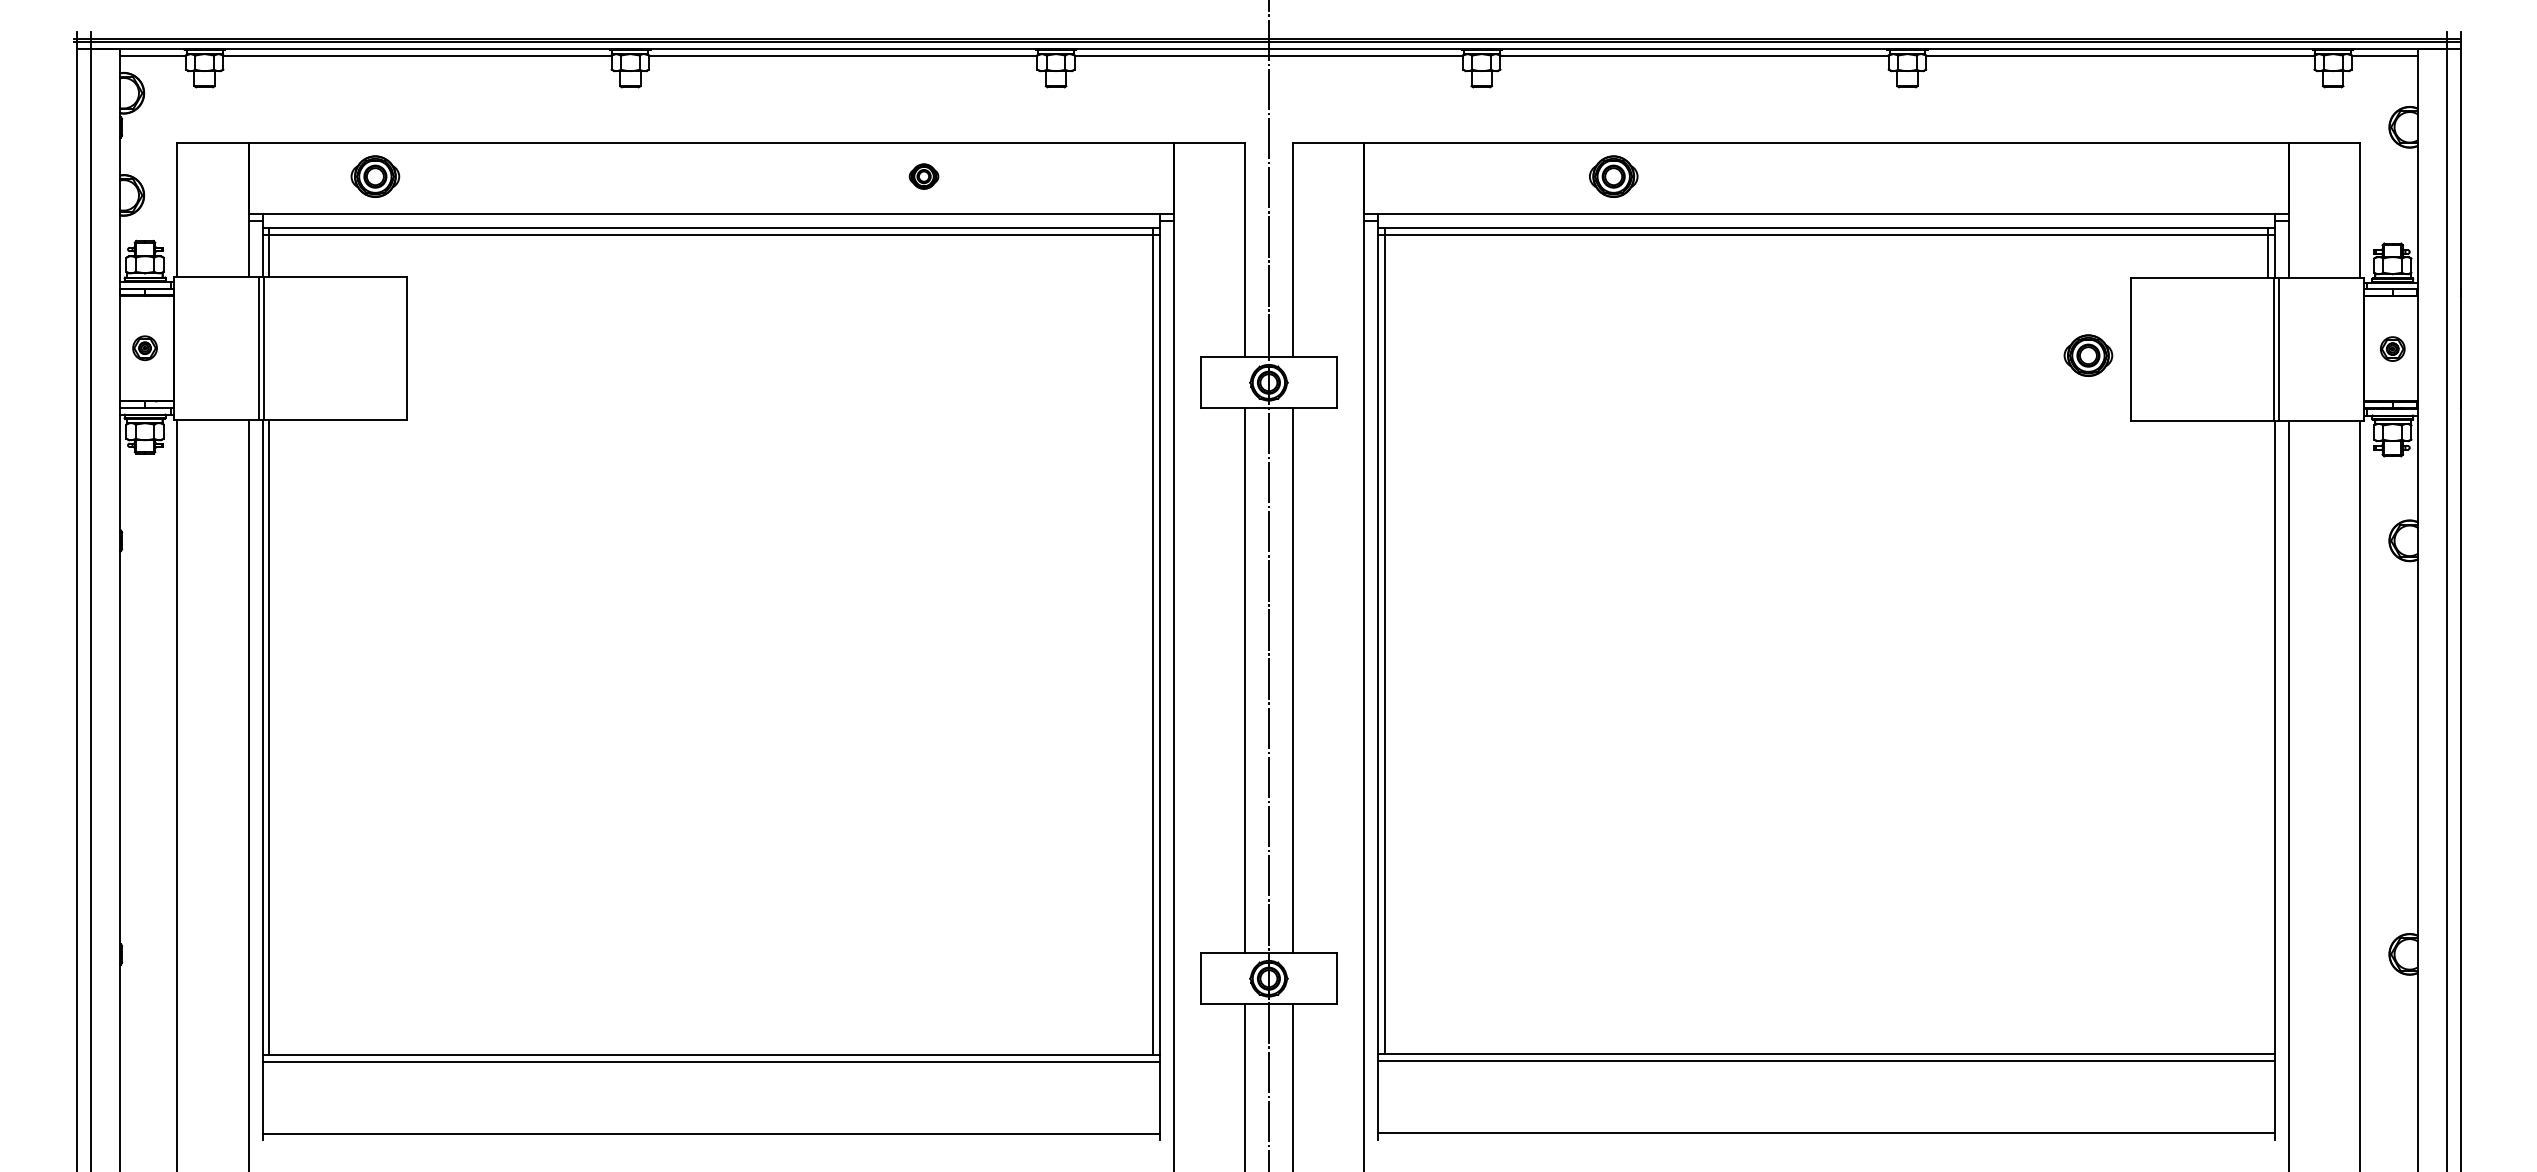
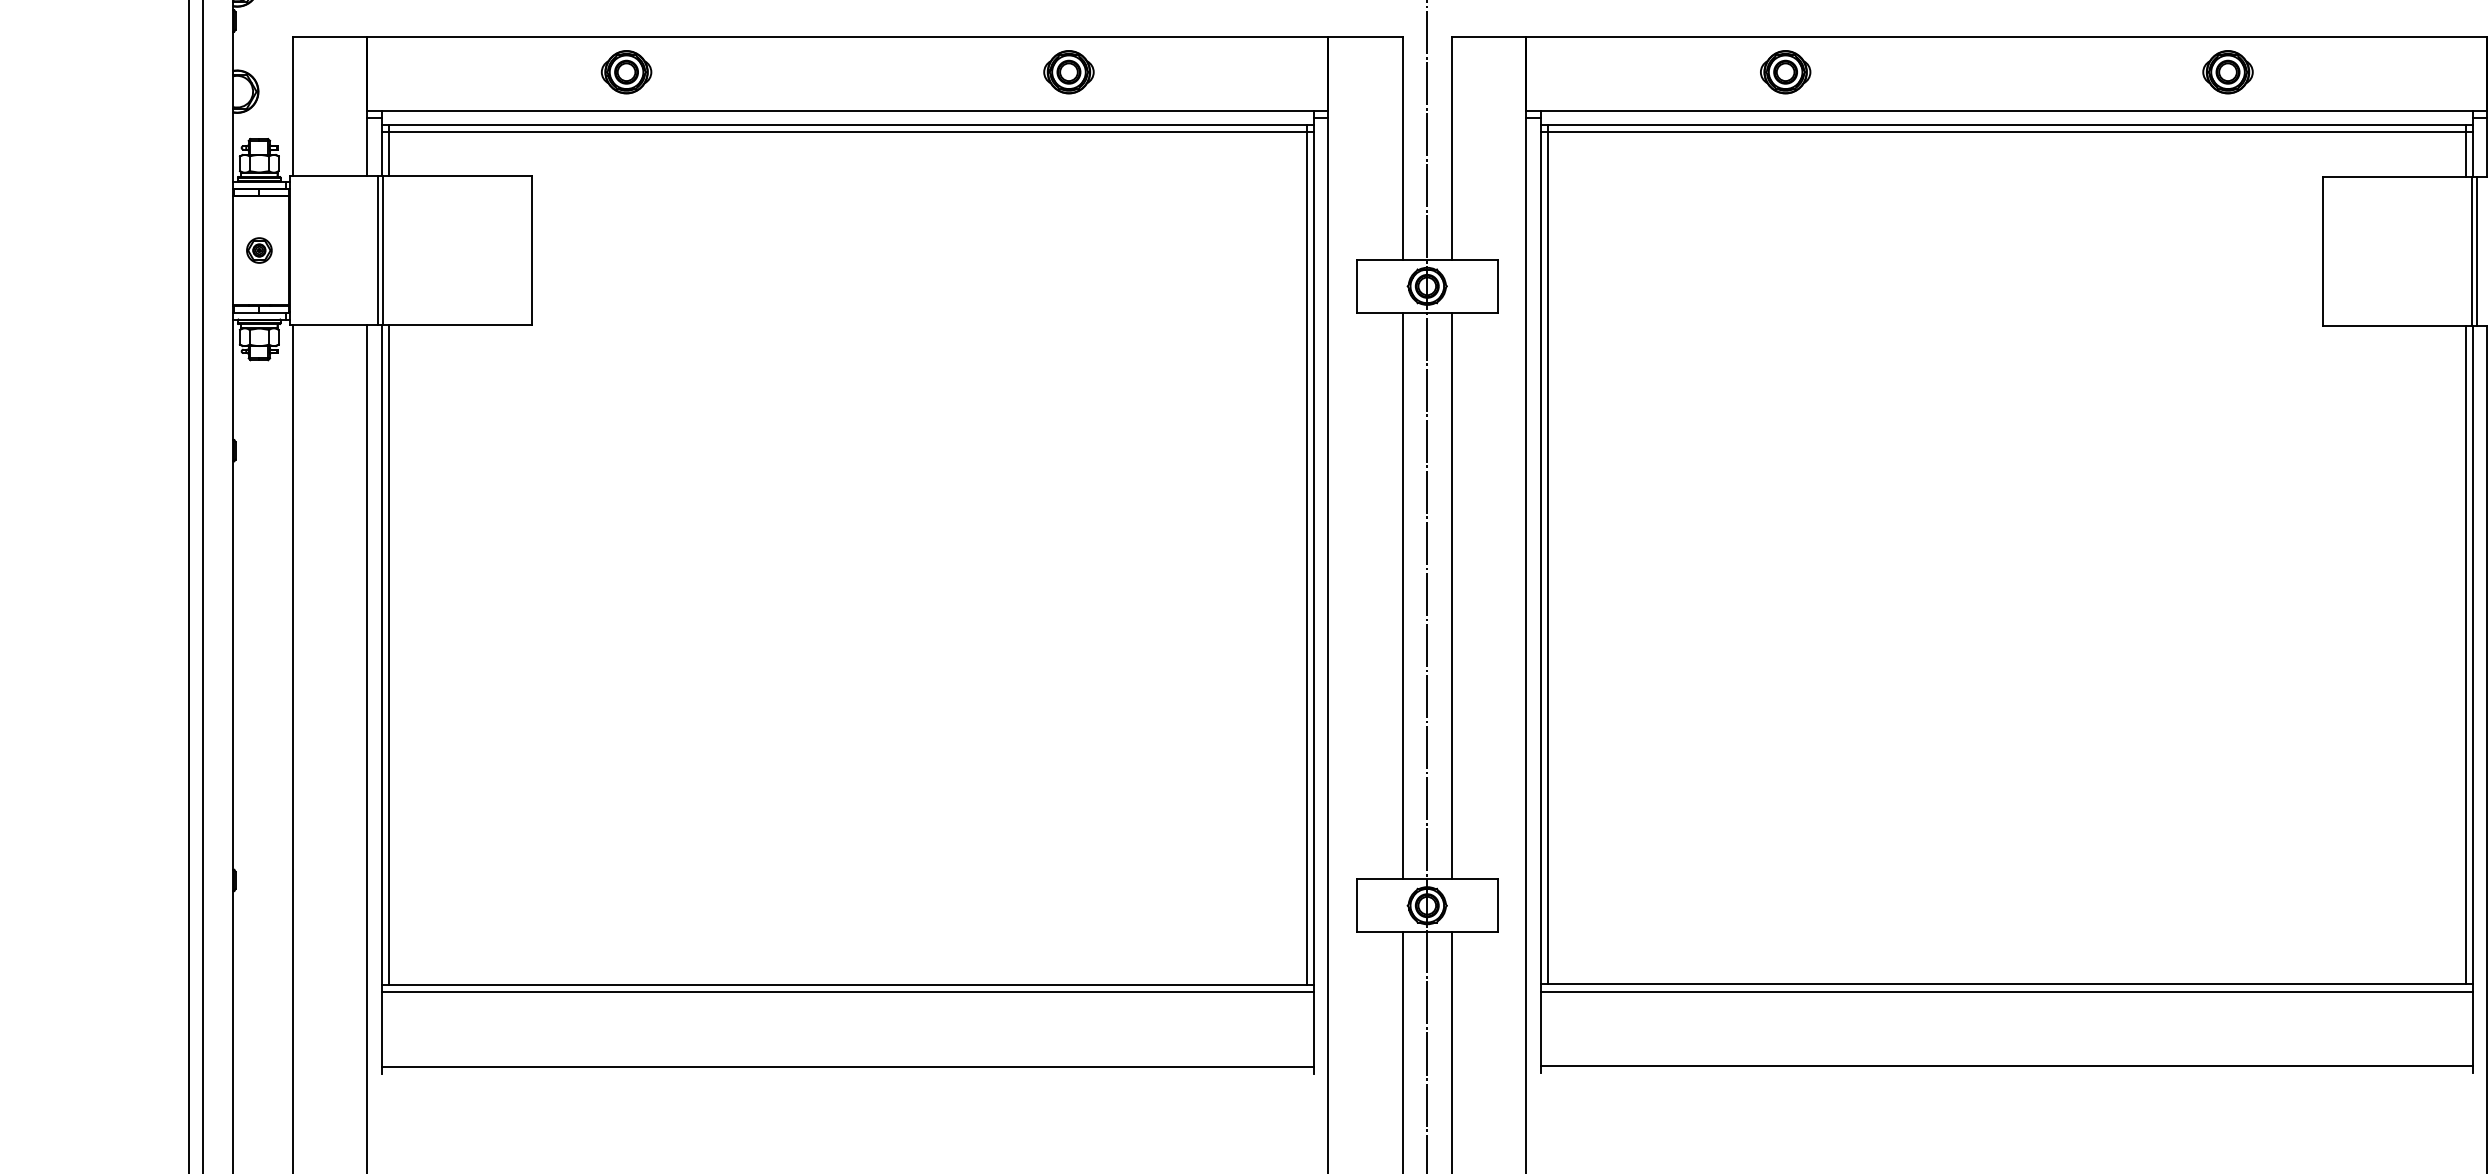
part: (375, 176) -> (626, 72), moved
part: (923, 176) -> (1068, 72), size x1.67
part: (2088, 355) -> (2228, 72), moved
line: (2268, 737) -> (2466, 655), added

